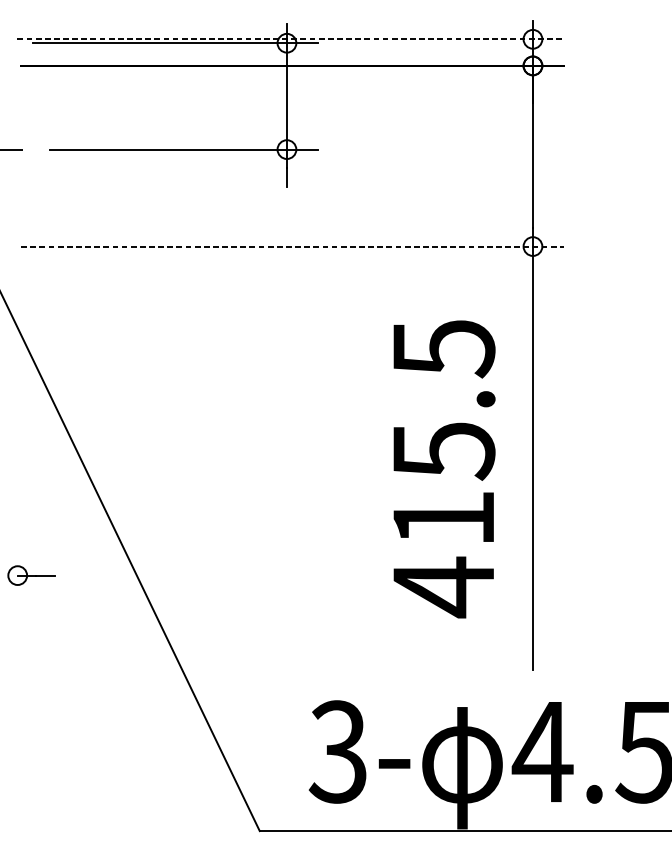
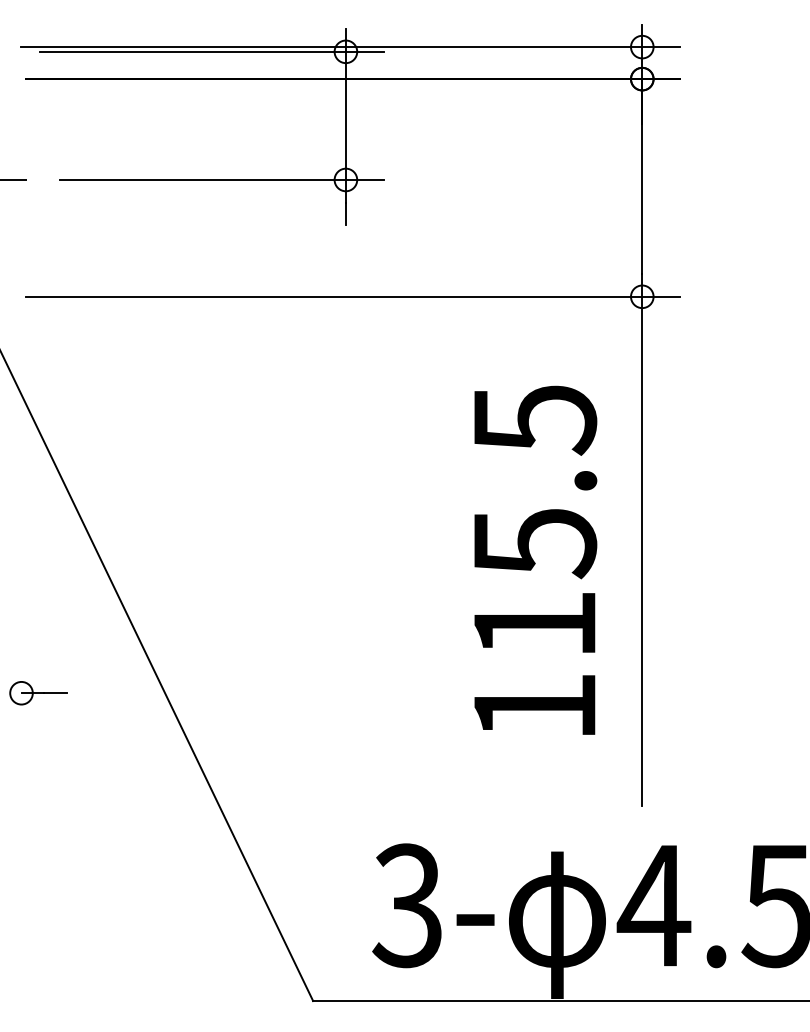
line: (291, 39) -> (351, 47), dashed -> solid
line: (293, 246) -> (353, 296), dashed -> solid
text: (443, 587) -> (534, 707), 415.5 -> 115.5

